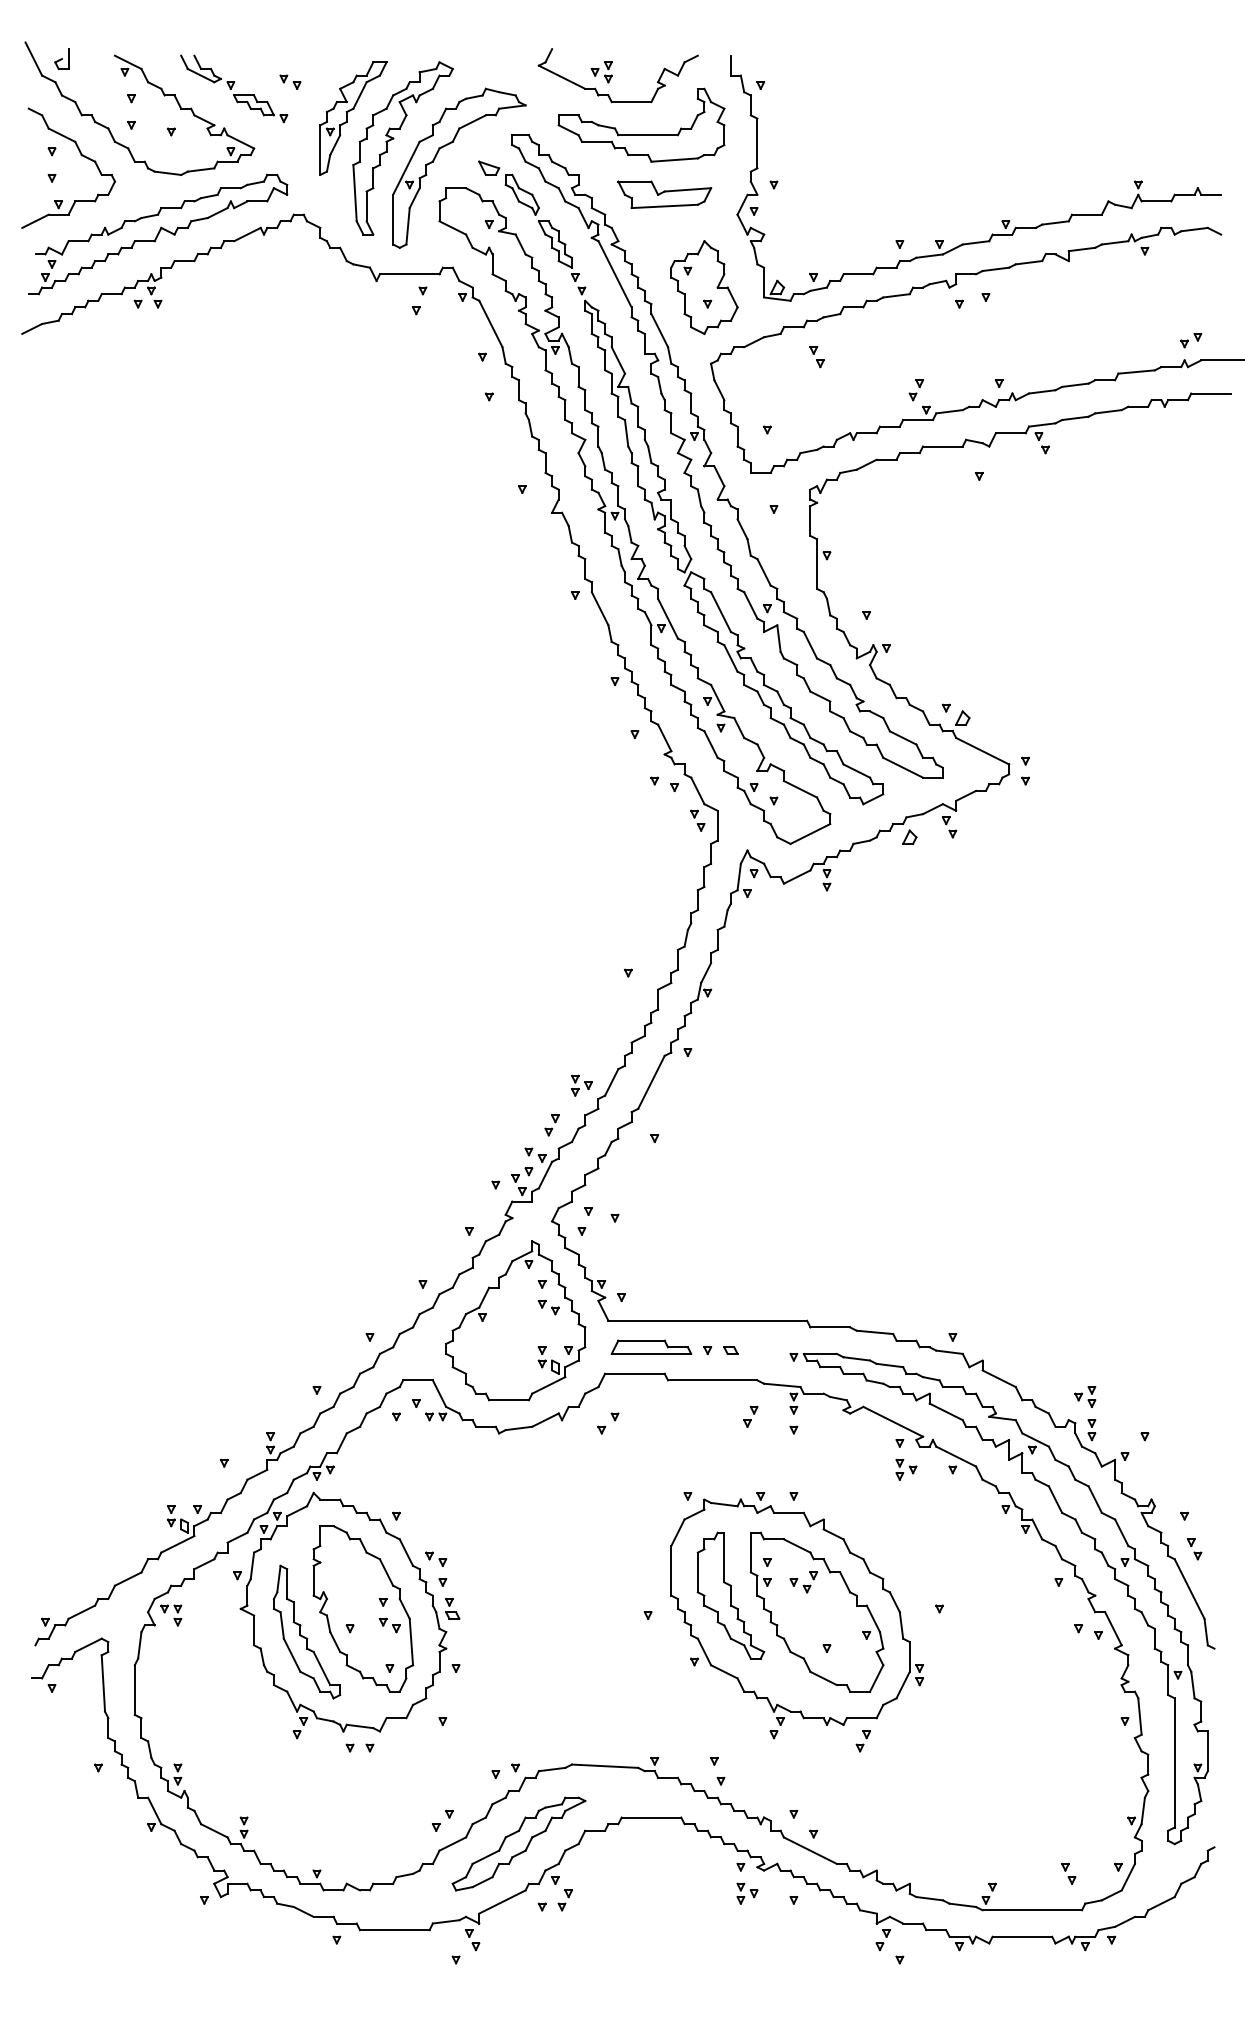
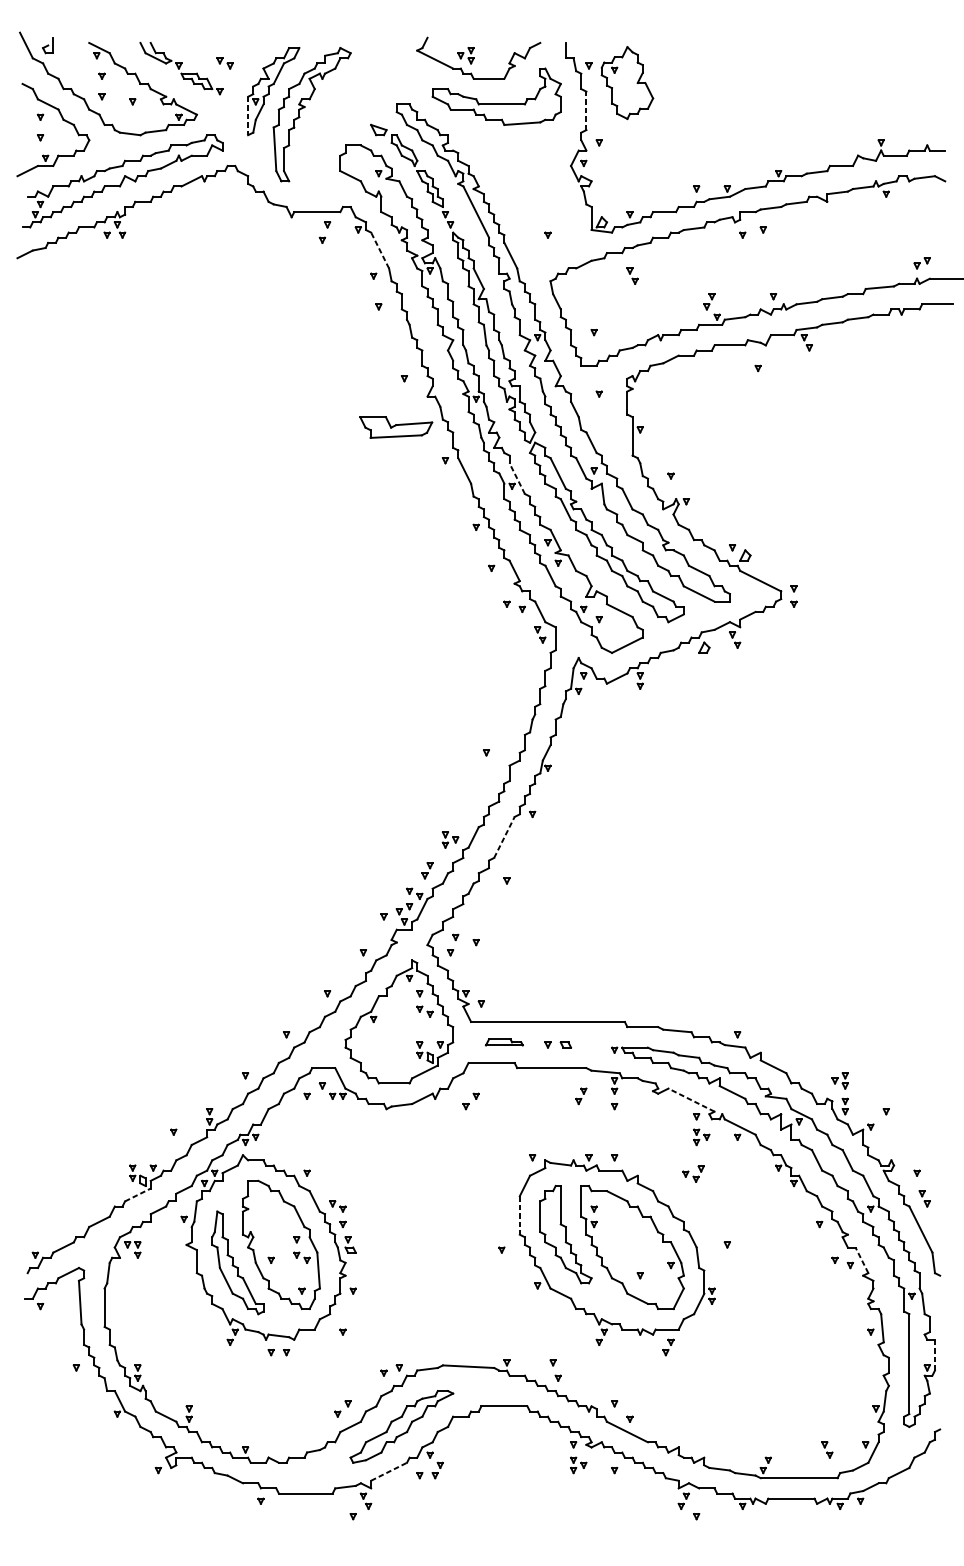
line: (757, 143) -> (586, 110), solid -> dashed
part: (447, 145) -> (346, 112), removed
line: (320, 150) -> (248, 116), solid -> dashed
part: (664, 194) -> (396, 427), moved
part: (704, 287) -> (627, 83), moved
line: (490, 323) -> (379, 250), solid -> dashed
line: (667, 618) -> (516, 478), solid -> dashed
line: (651, 1082) -> (504, 837), solid -> dashed
part: (651, 1346) -> (504, 1041), size x0.6
line: (892, 1421) -> (690, 1099), solid -> dashed
line: (177, 1544) -> (137, 1195), solid -> dashed
line: (671, 1570) -> (519, 1215), solid -> dashed
part: (803, 1582) -> (693, 1174), moved
line: (1113, 1628) -> (861, 1260), solid -> dashed
line: (1207, 1751) -> (934, 1355), solid -> dashed
line: (502, 1902) -> (389, 1472), solid -> dashed

